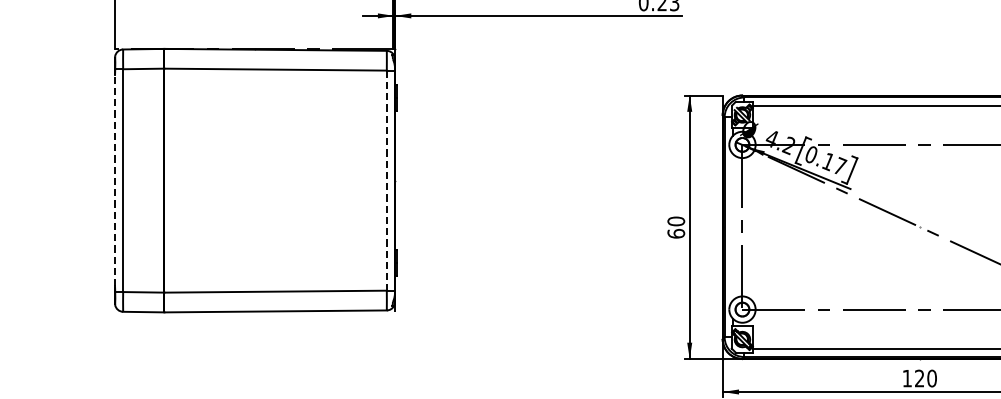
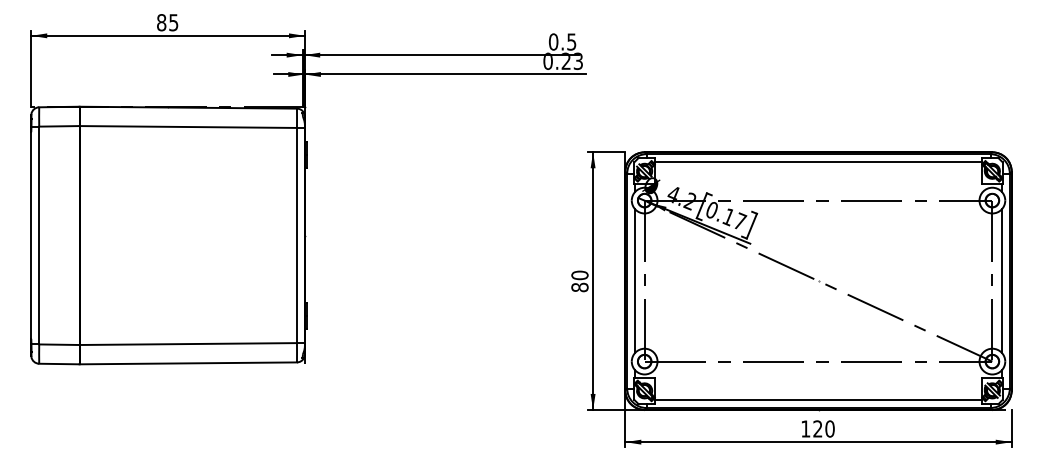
line: (115, 180) -> (31, 235), dashed -> solid
line: (386, 180) -> (296, 235), dashed -> solid
line: (733, 226) -> (635, 280), added
text: (675, 233) -> (579, 287), 60 -> 80

